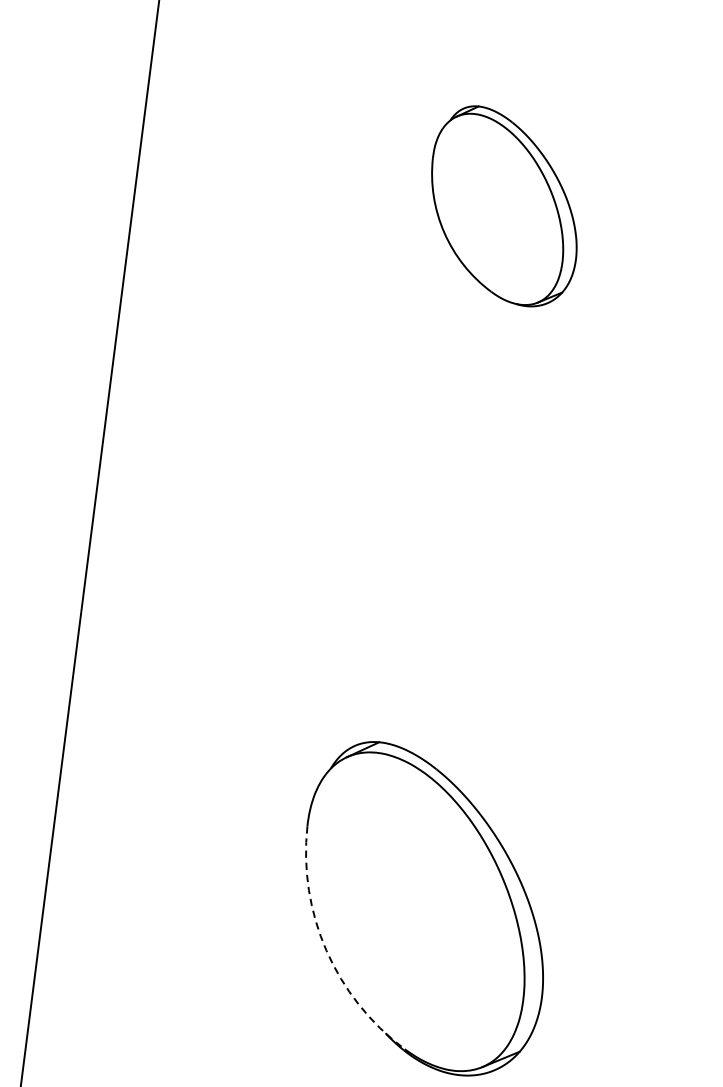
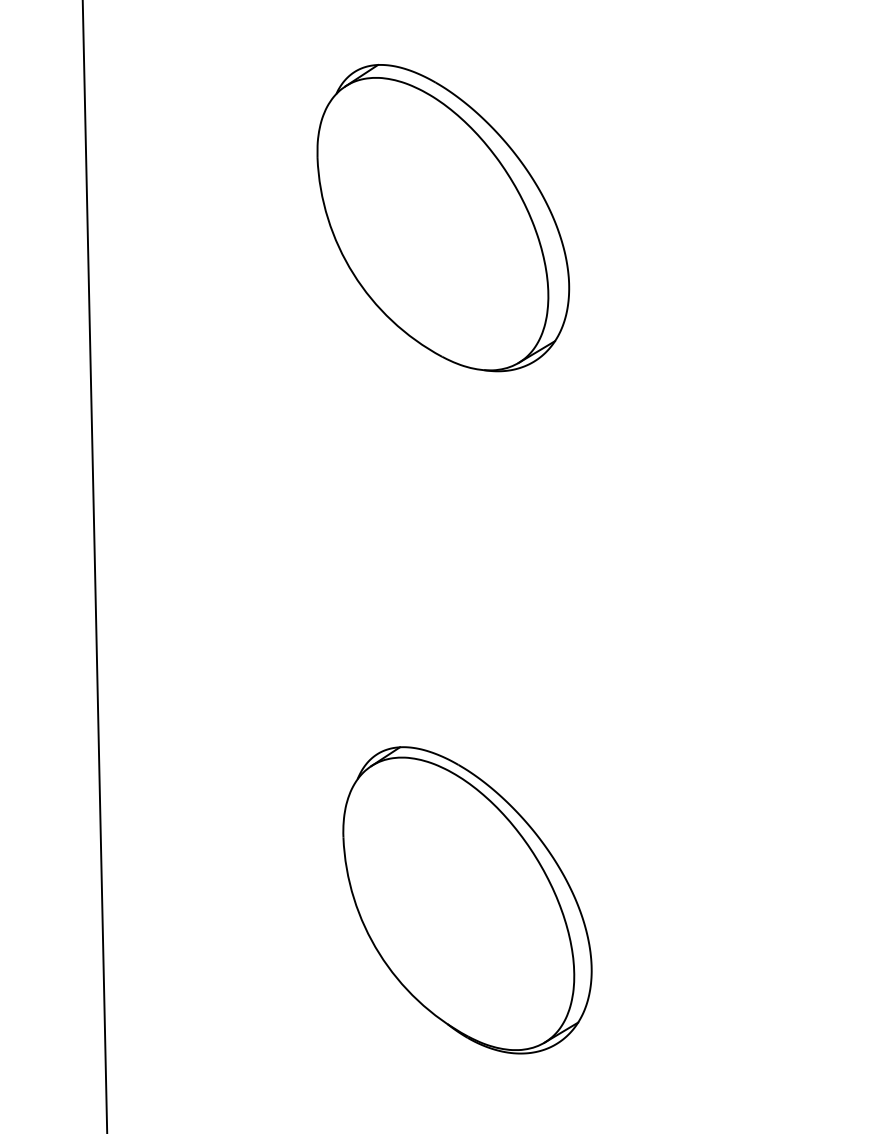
part: (504, 206) -> (443, 218), size x1.67
arc: (326, 950) -> (379, 953), dashed -> solid

